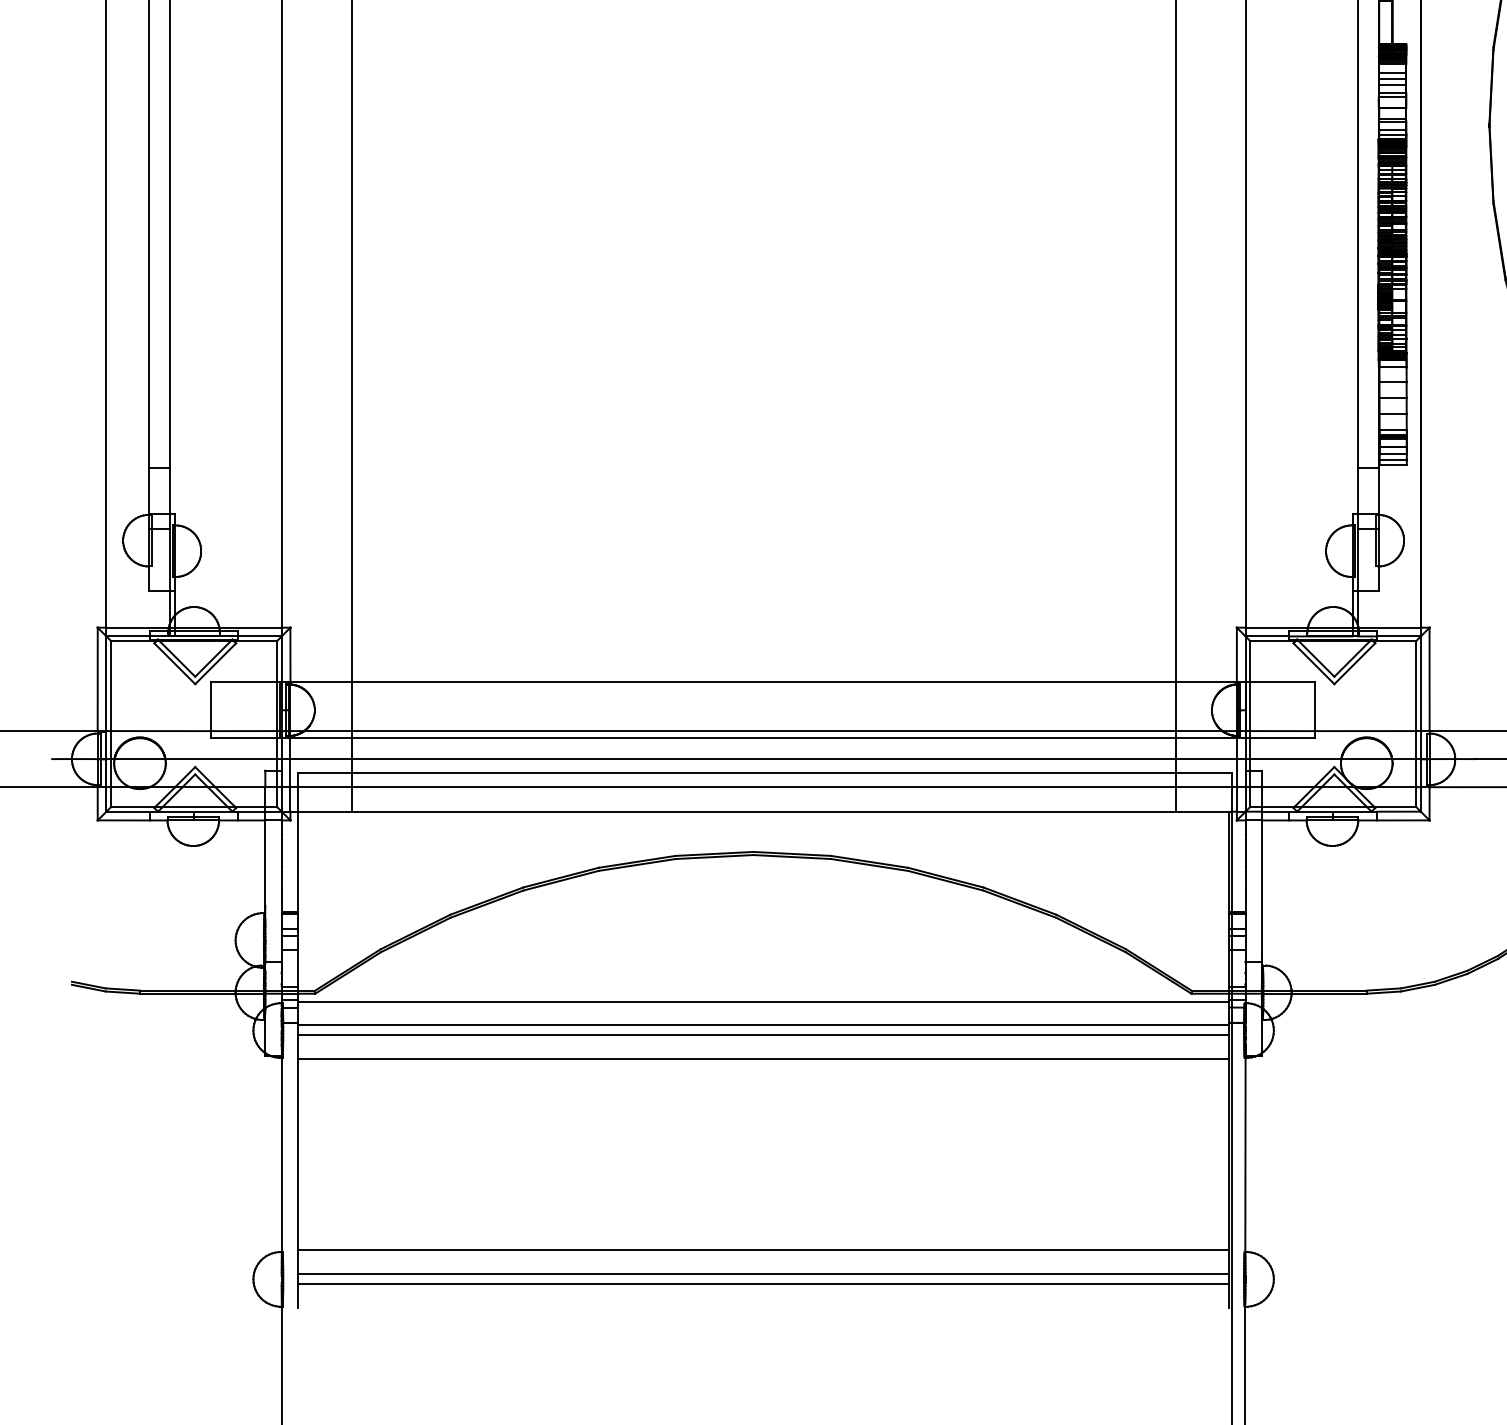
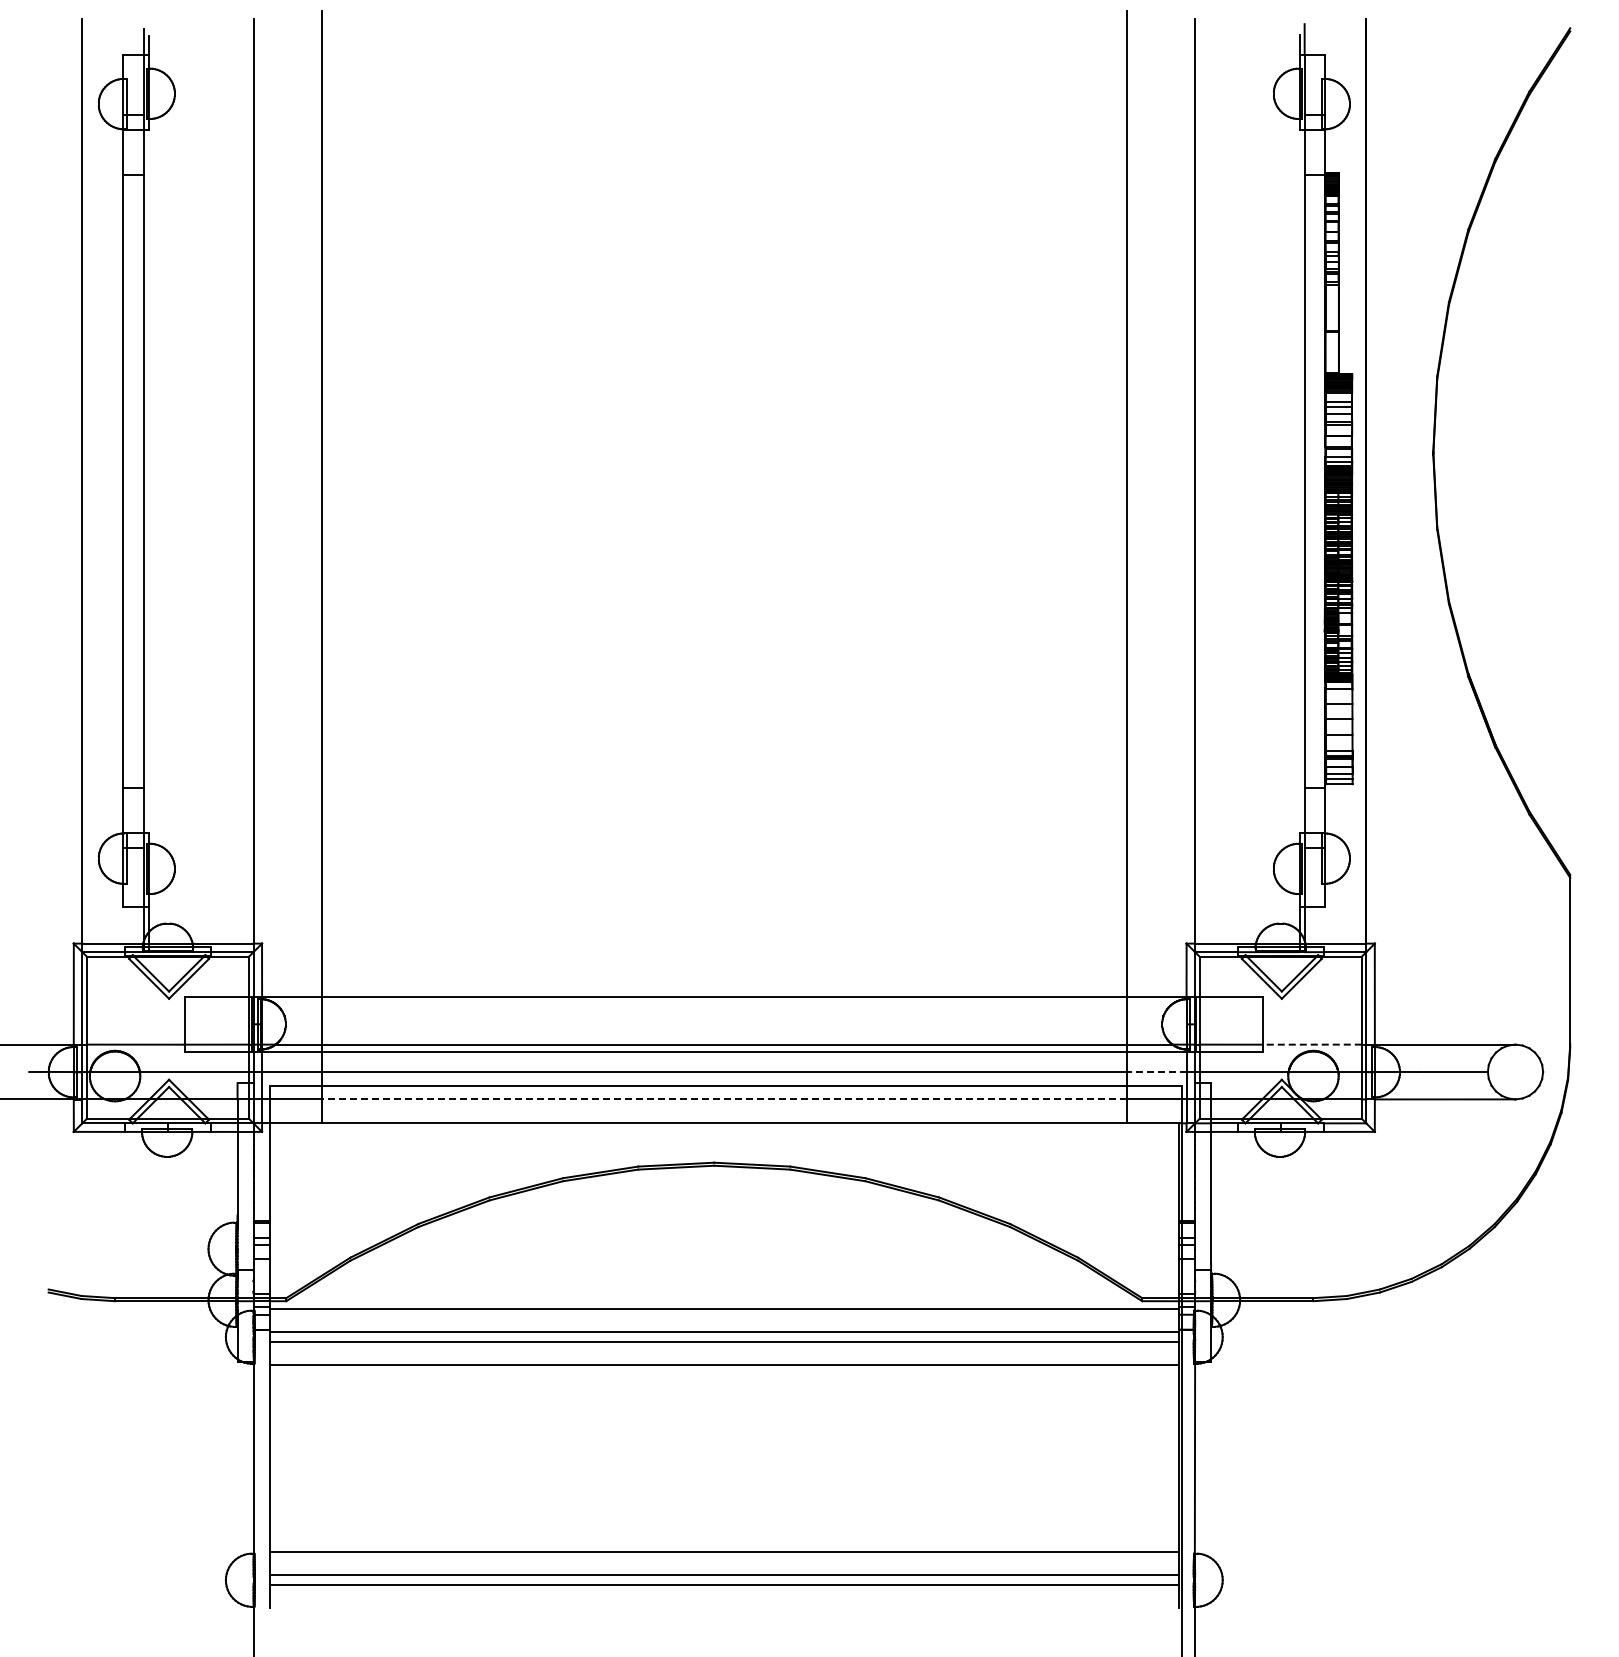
line: (1364, 730) -> (1311, 1044), solid -> dashed
line: (1206, 759) -> (1156, 1072), solid -> dashed
line: (762, 787) -> (723, 1099), solid -> dashed

